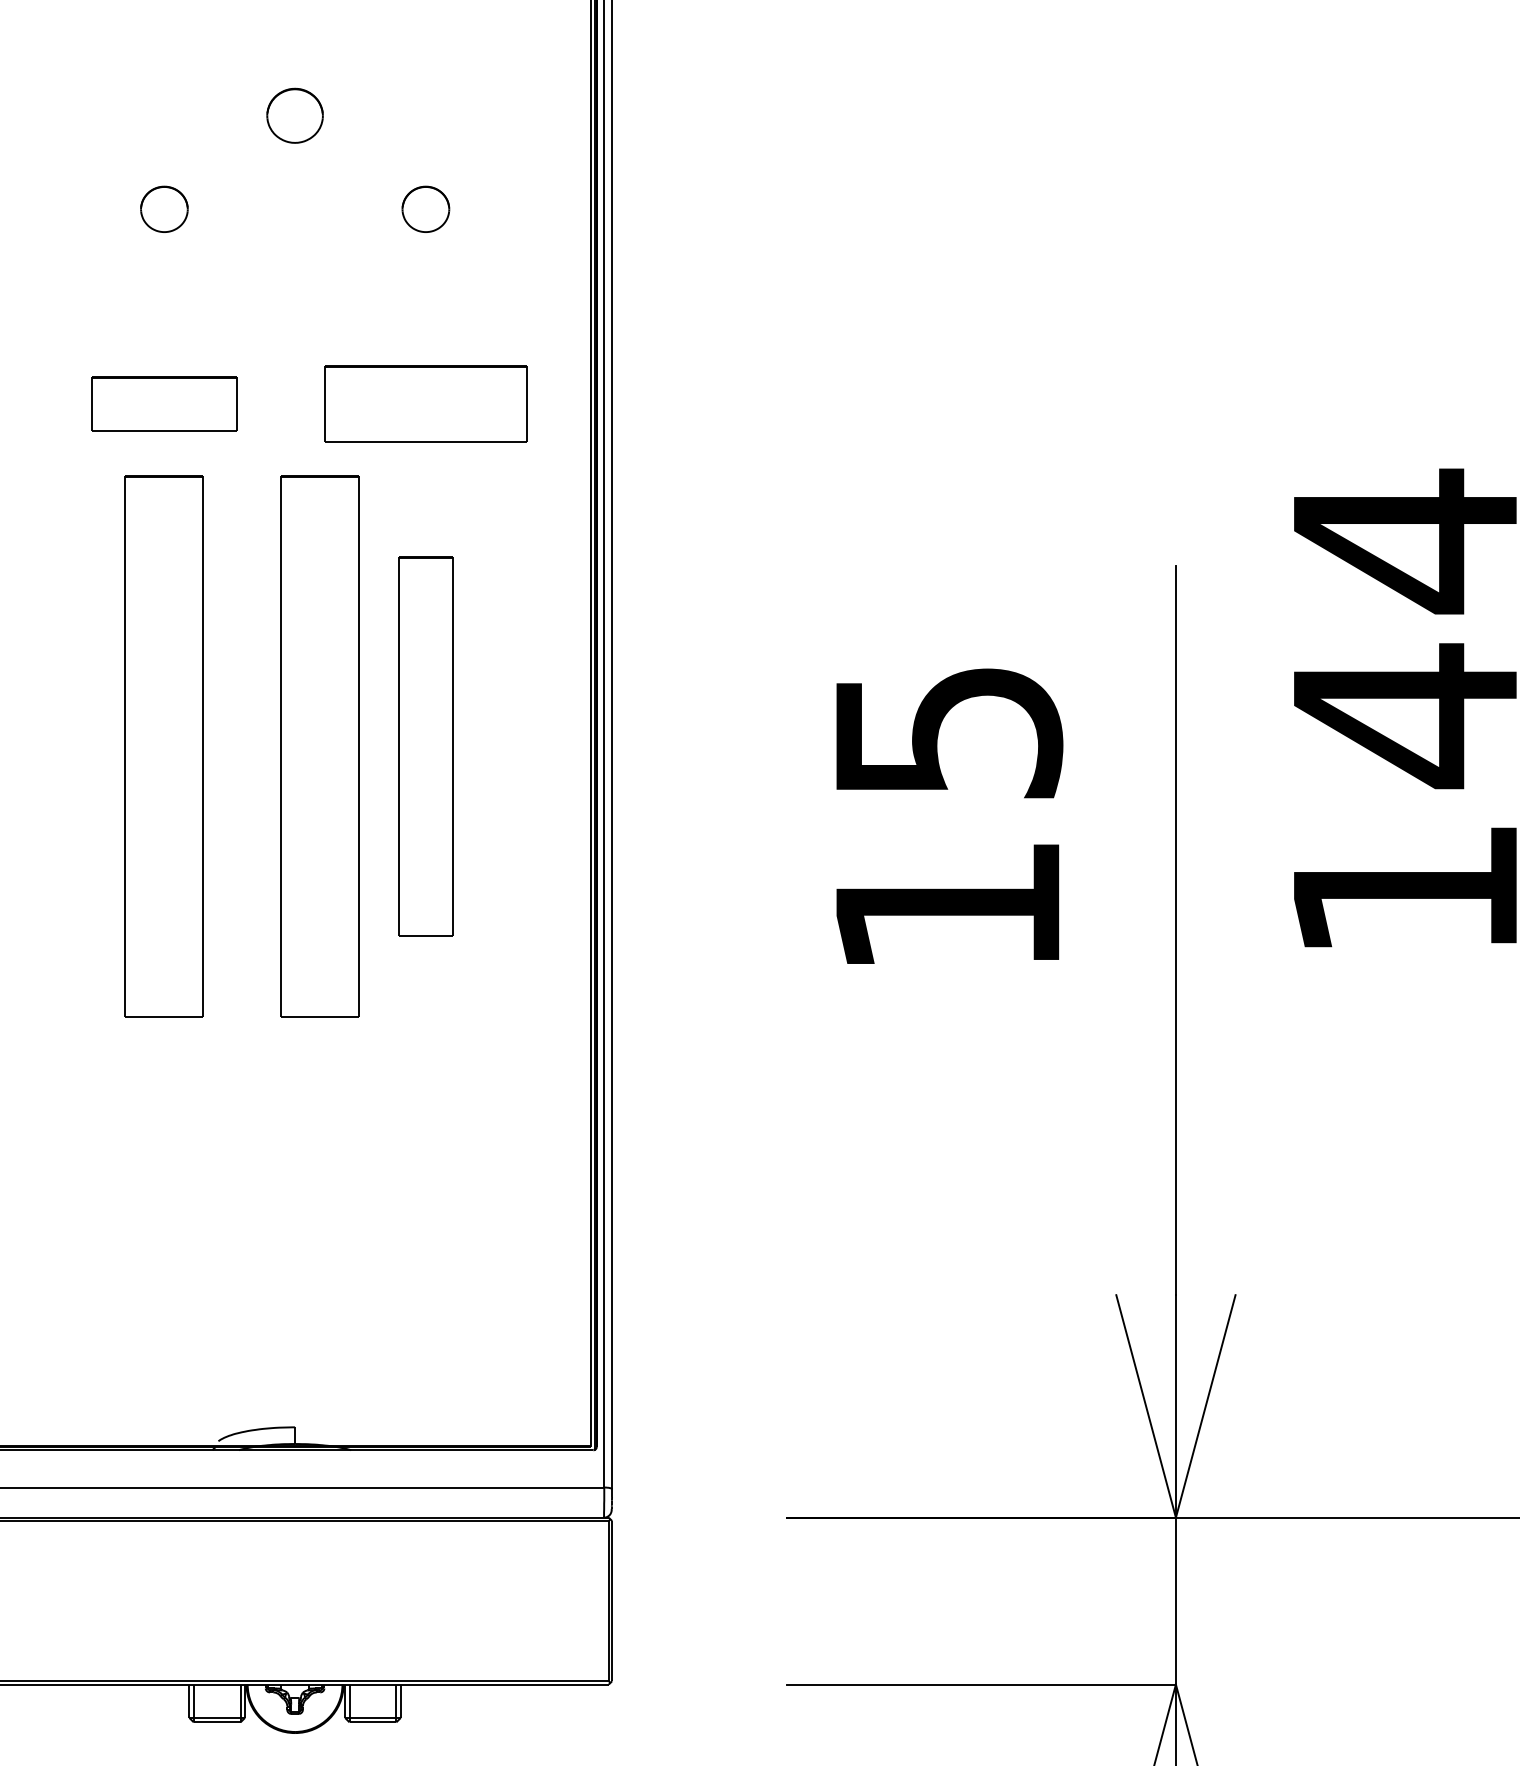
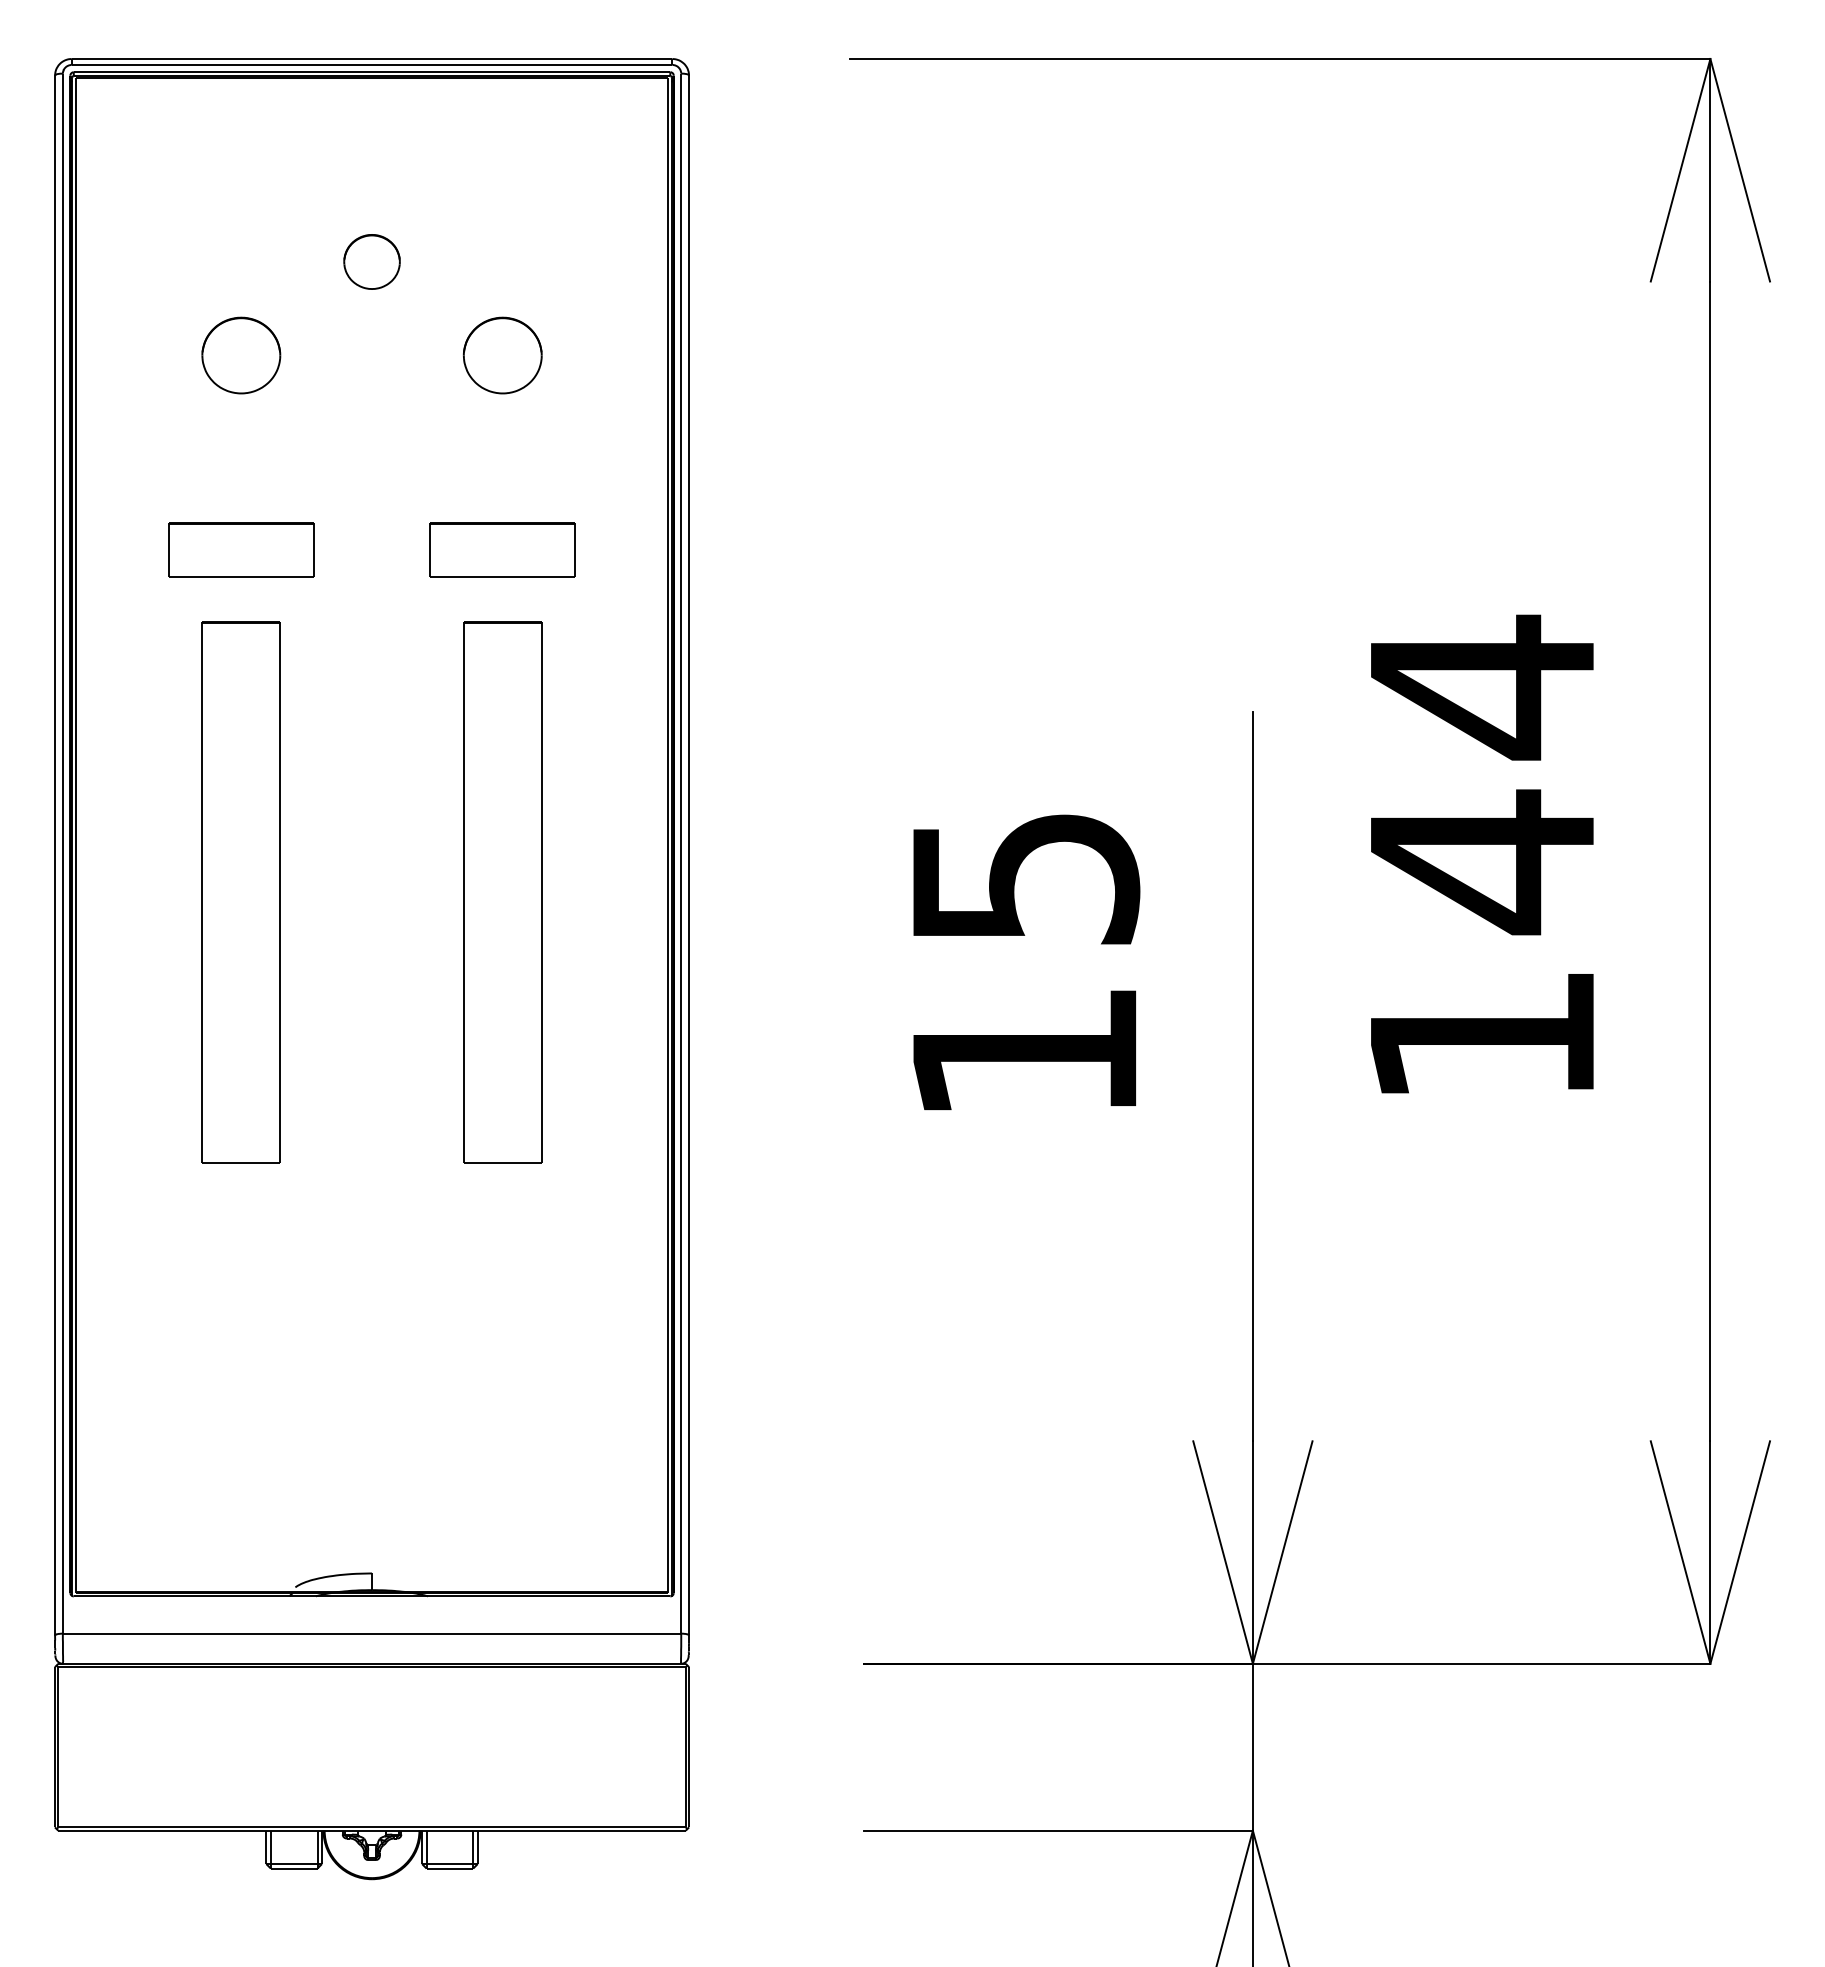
part: (164, 209) -> (241, 355), size x1.67
part: (425, 209) -> (502, 355), size x1.67
part: (425, 403) -> (502, 549), size x0.71
part: (319, 746) -> (396, 892), removed
part: (425, 746) -> (502, 892), size x1.43

